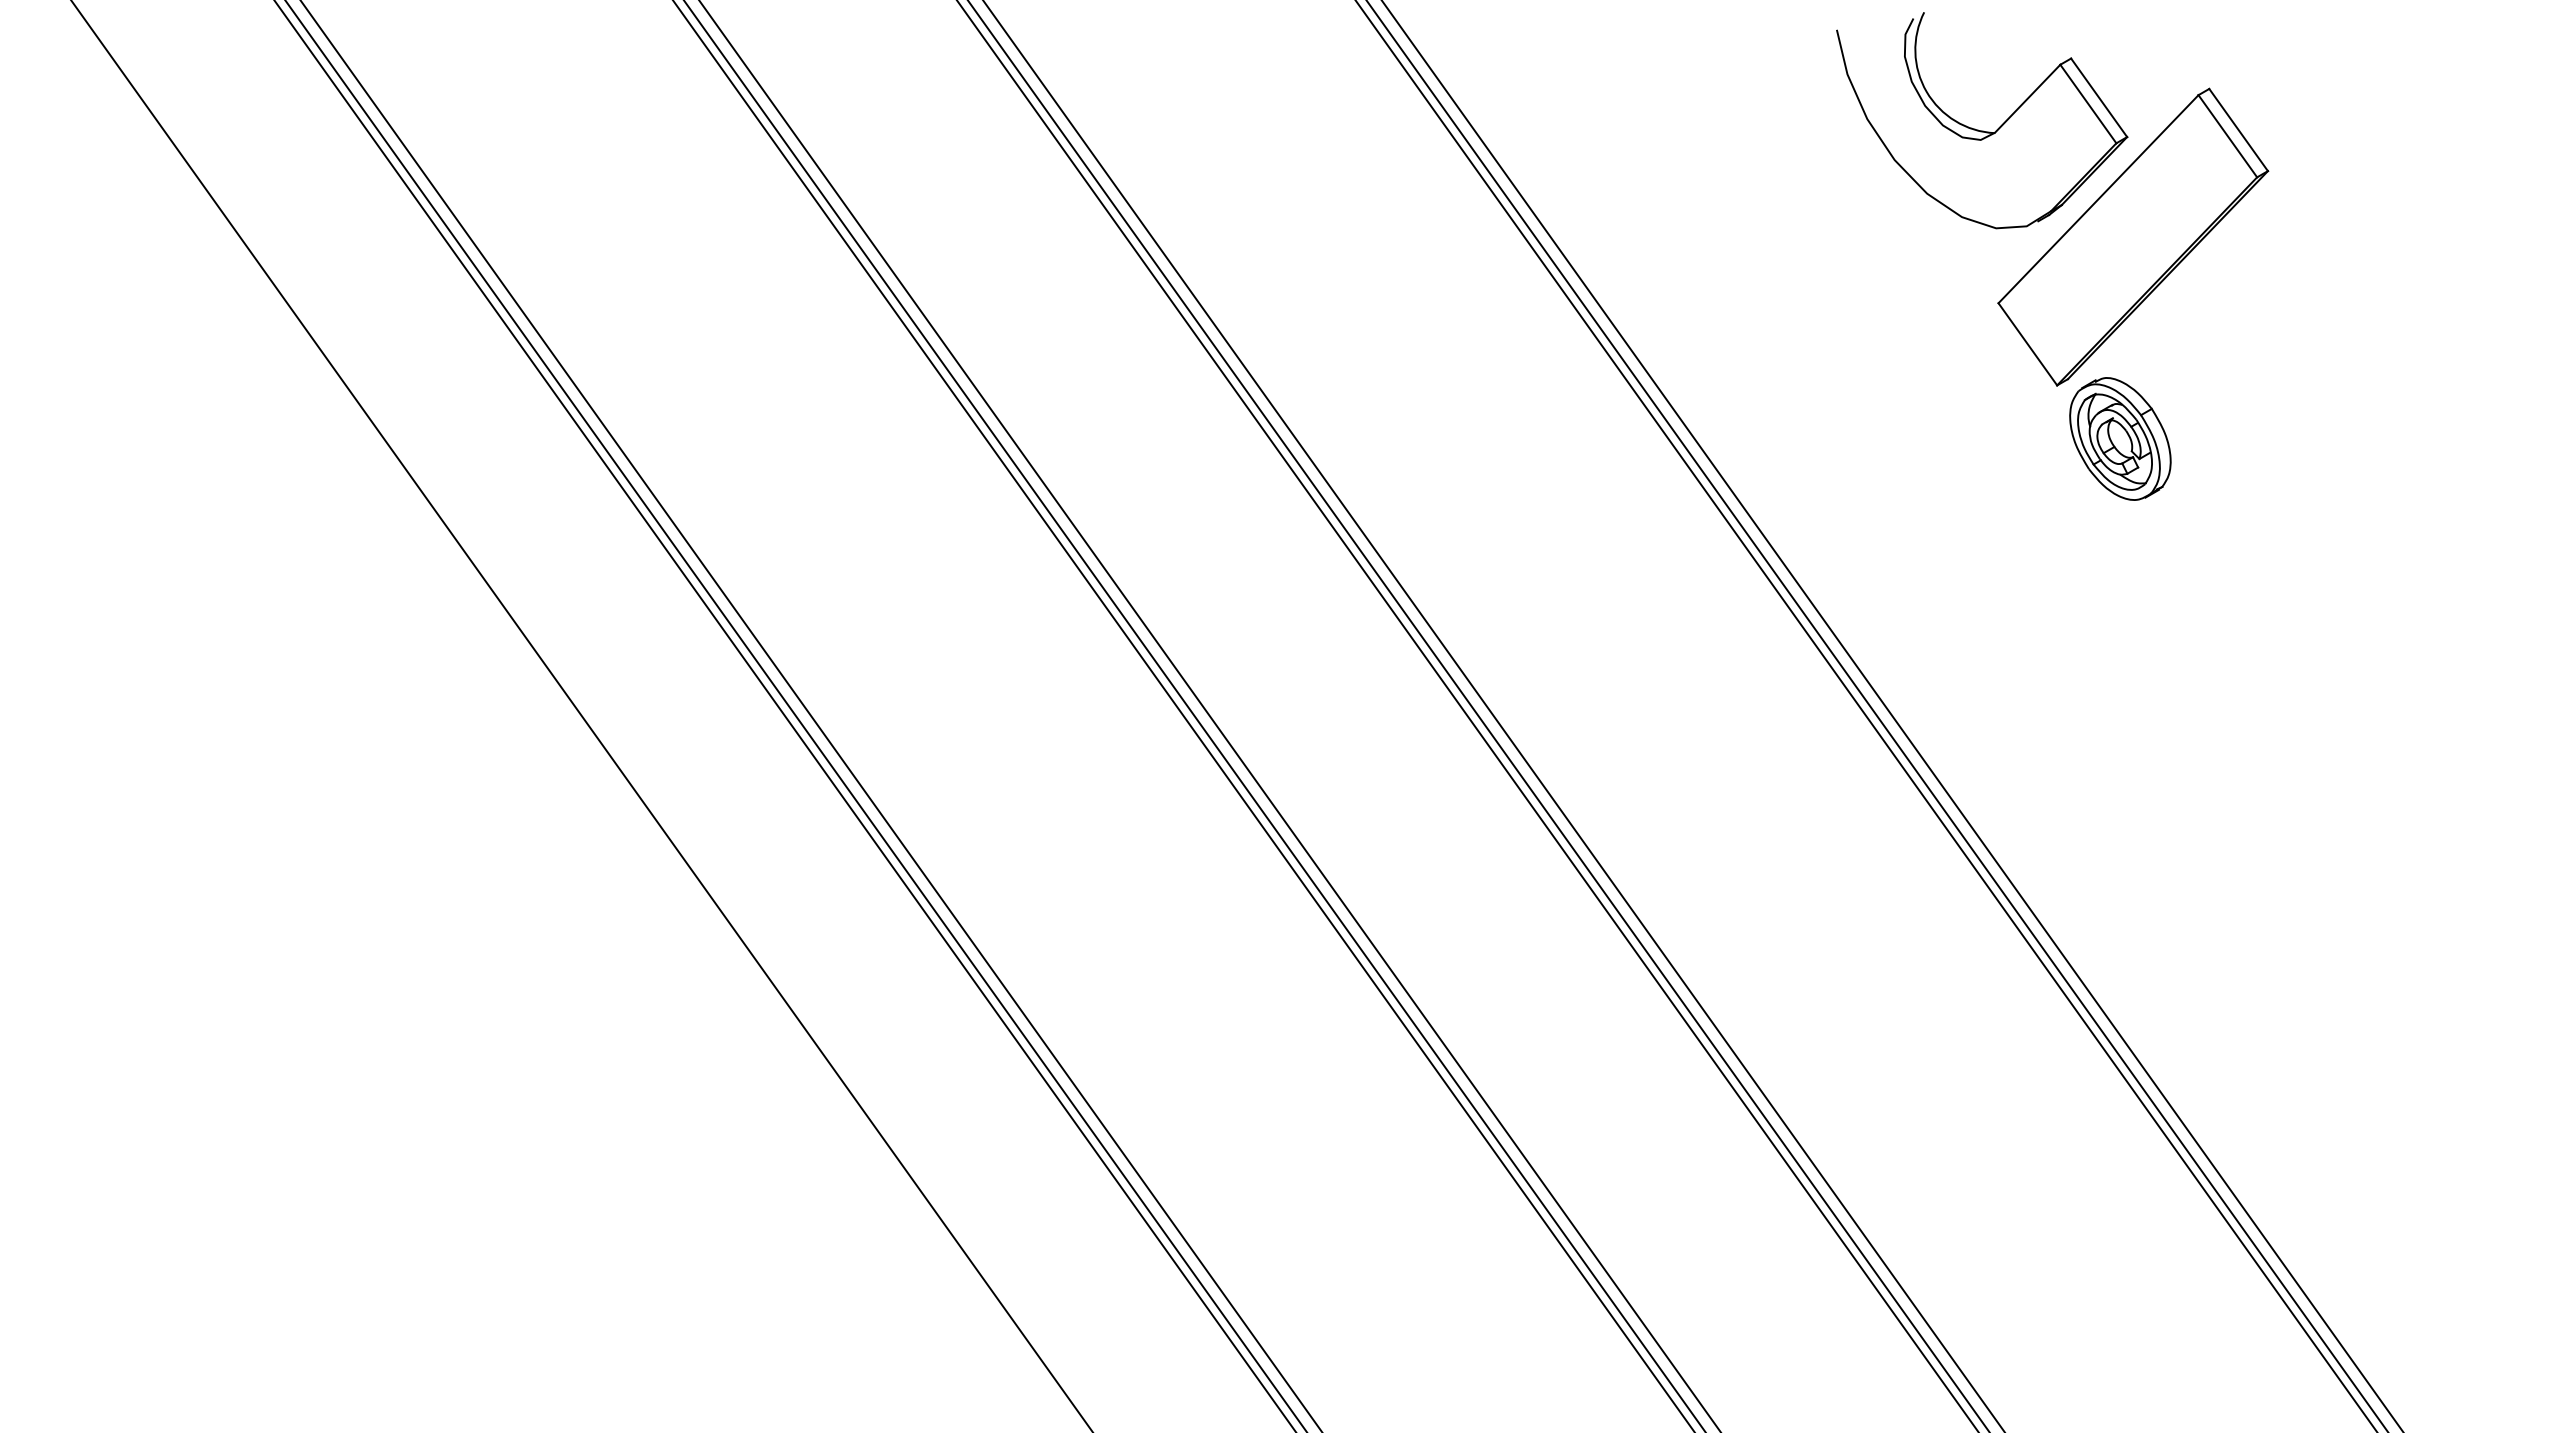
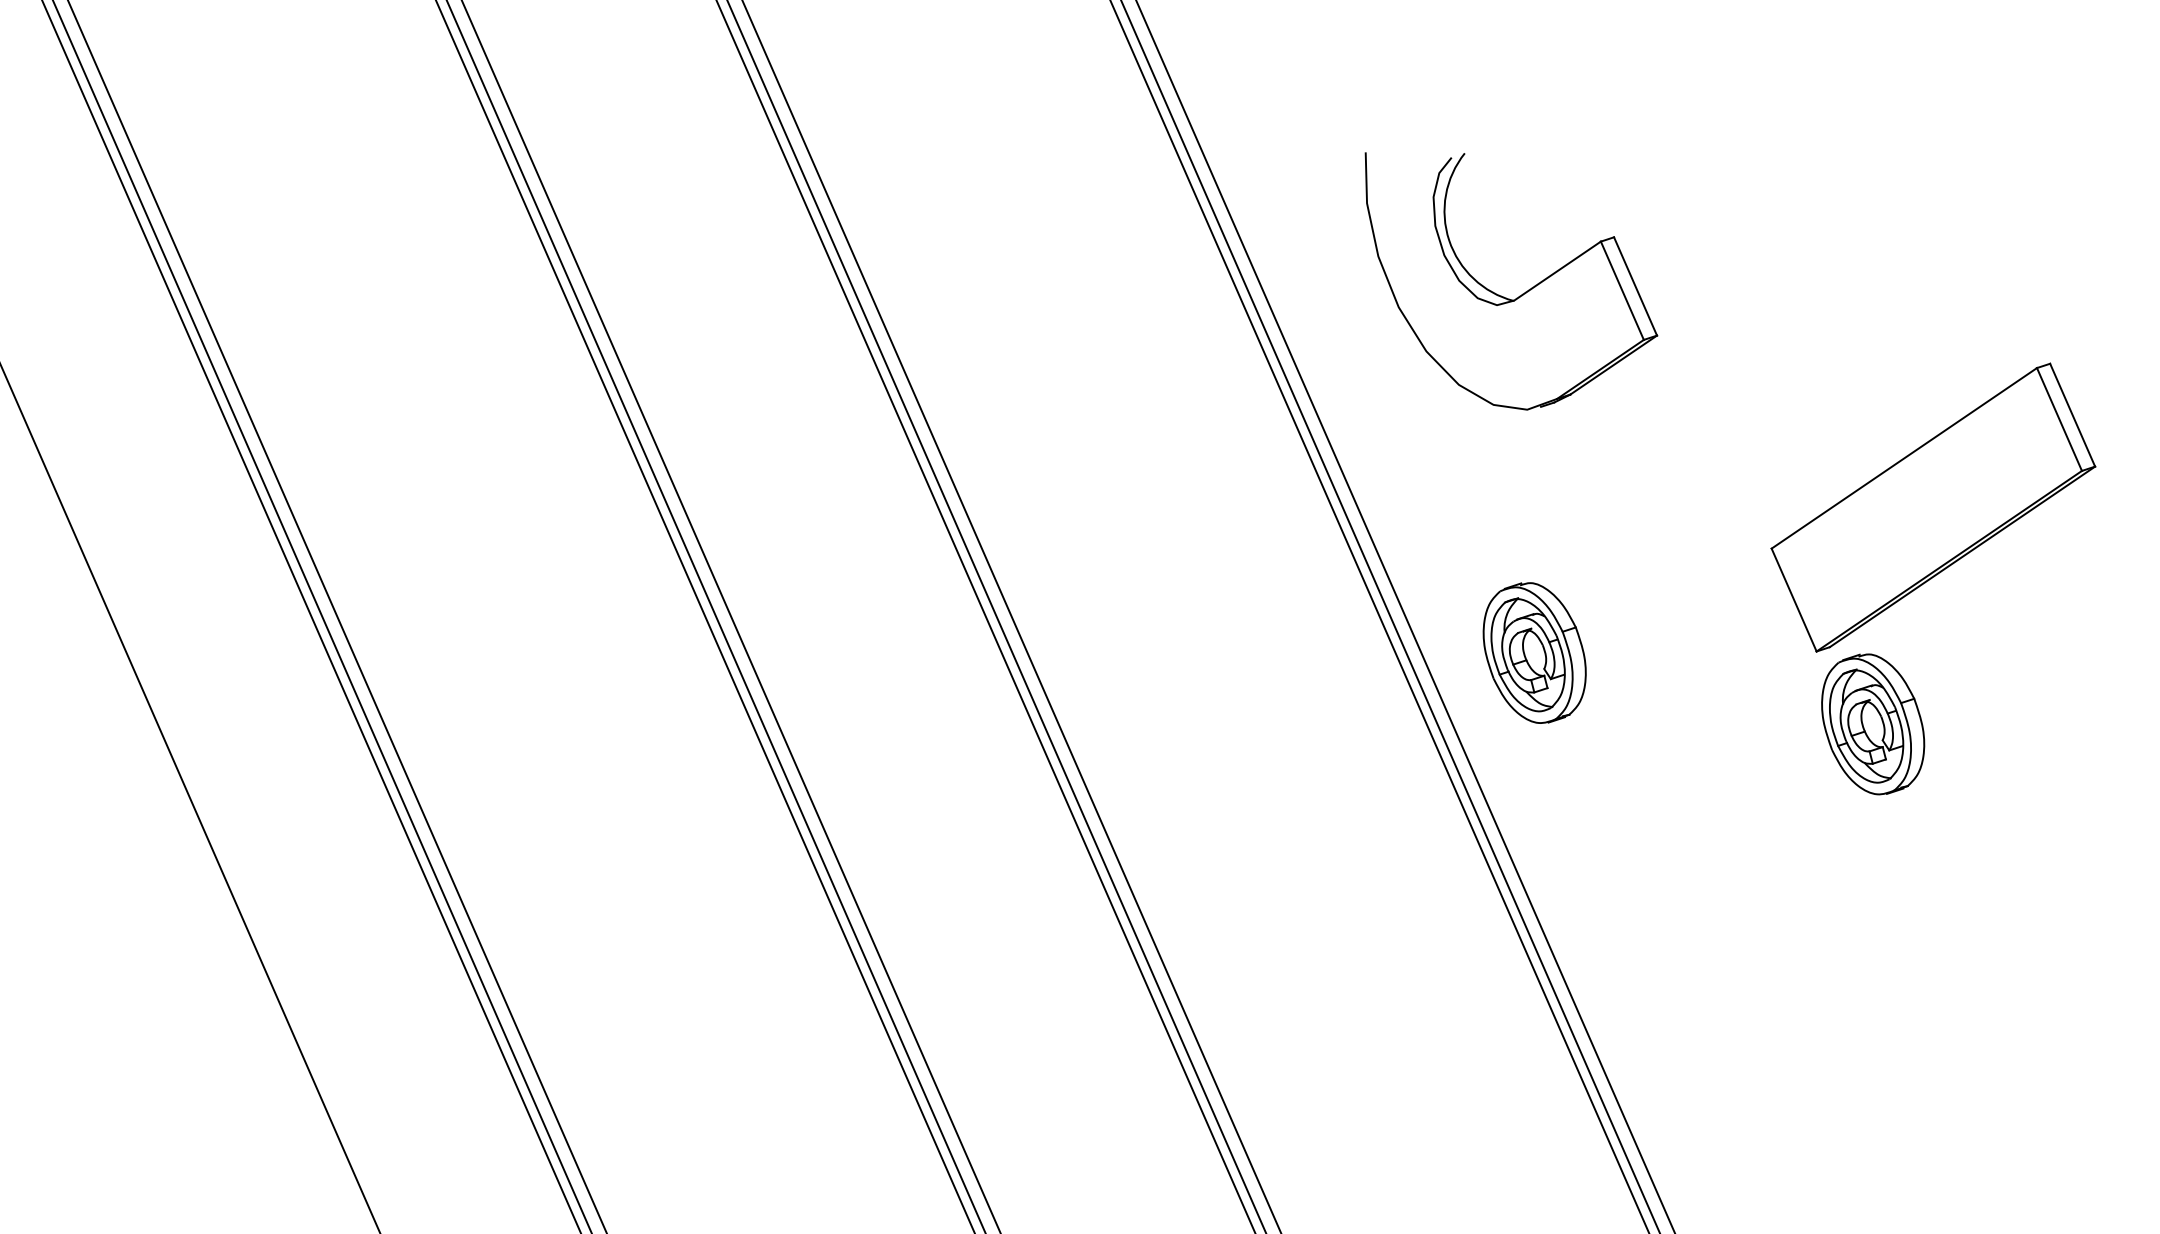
part: (1978, 129) -> (1496, 293), moved
part: (1809, 438) -> (1534, 652), added

